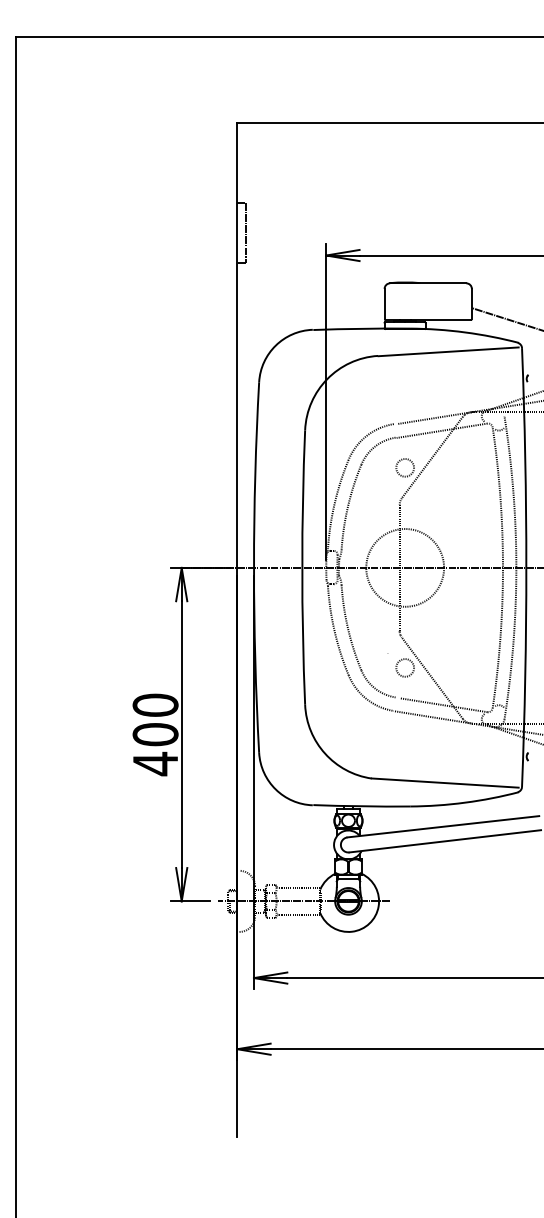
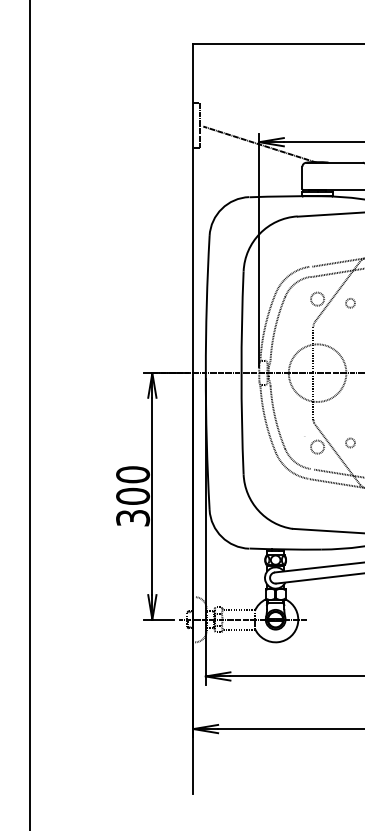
line: (327, 258) -> (260, 144), added
circle: (449, 473) -> (350, 303), added
circle: (449, 662) -> (350, 443), added
text: (155, 763) -> (132, 517), 400 -> 300

